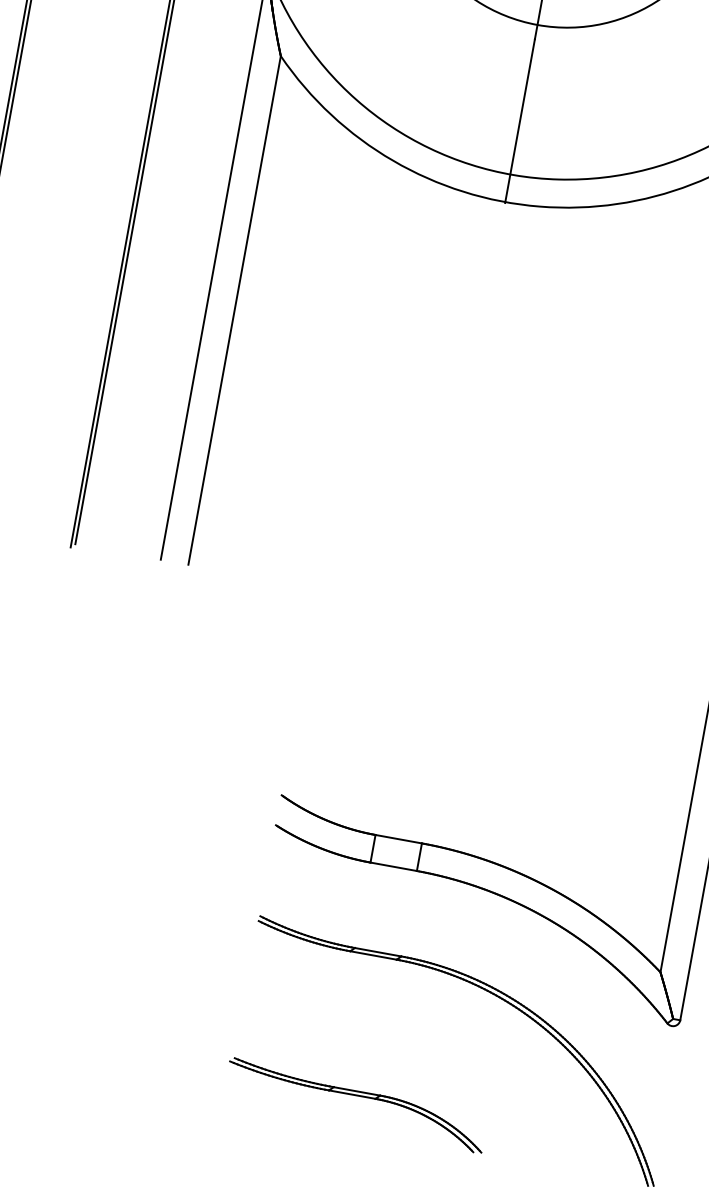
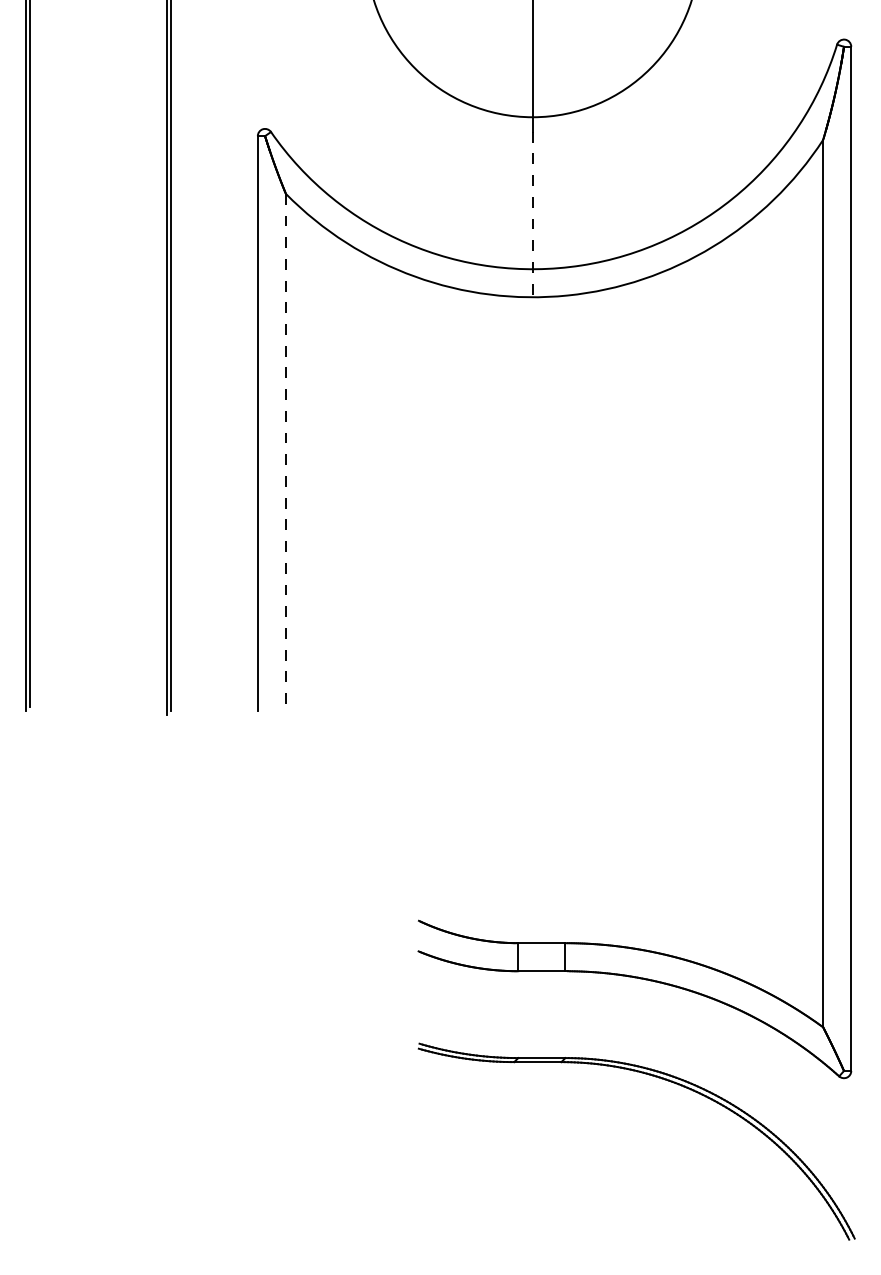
line: (519, 121) -> (532, 215), solid -> dashed
line: (234, 310) -> (285, 452), solid -> dashed
part: (357, 1096) -> (547, 1203), removed

